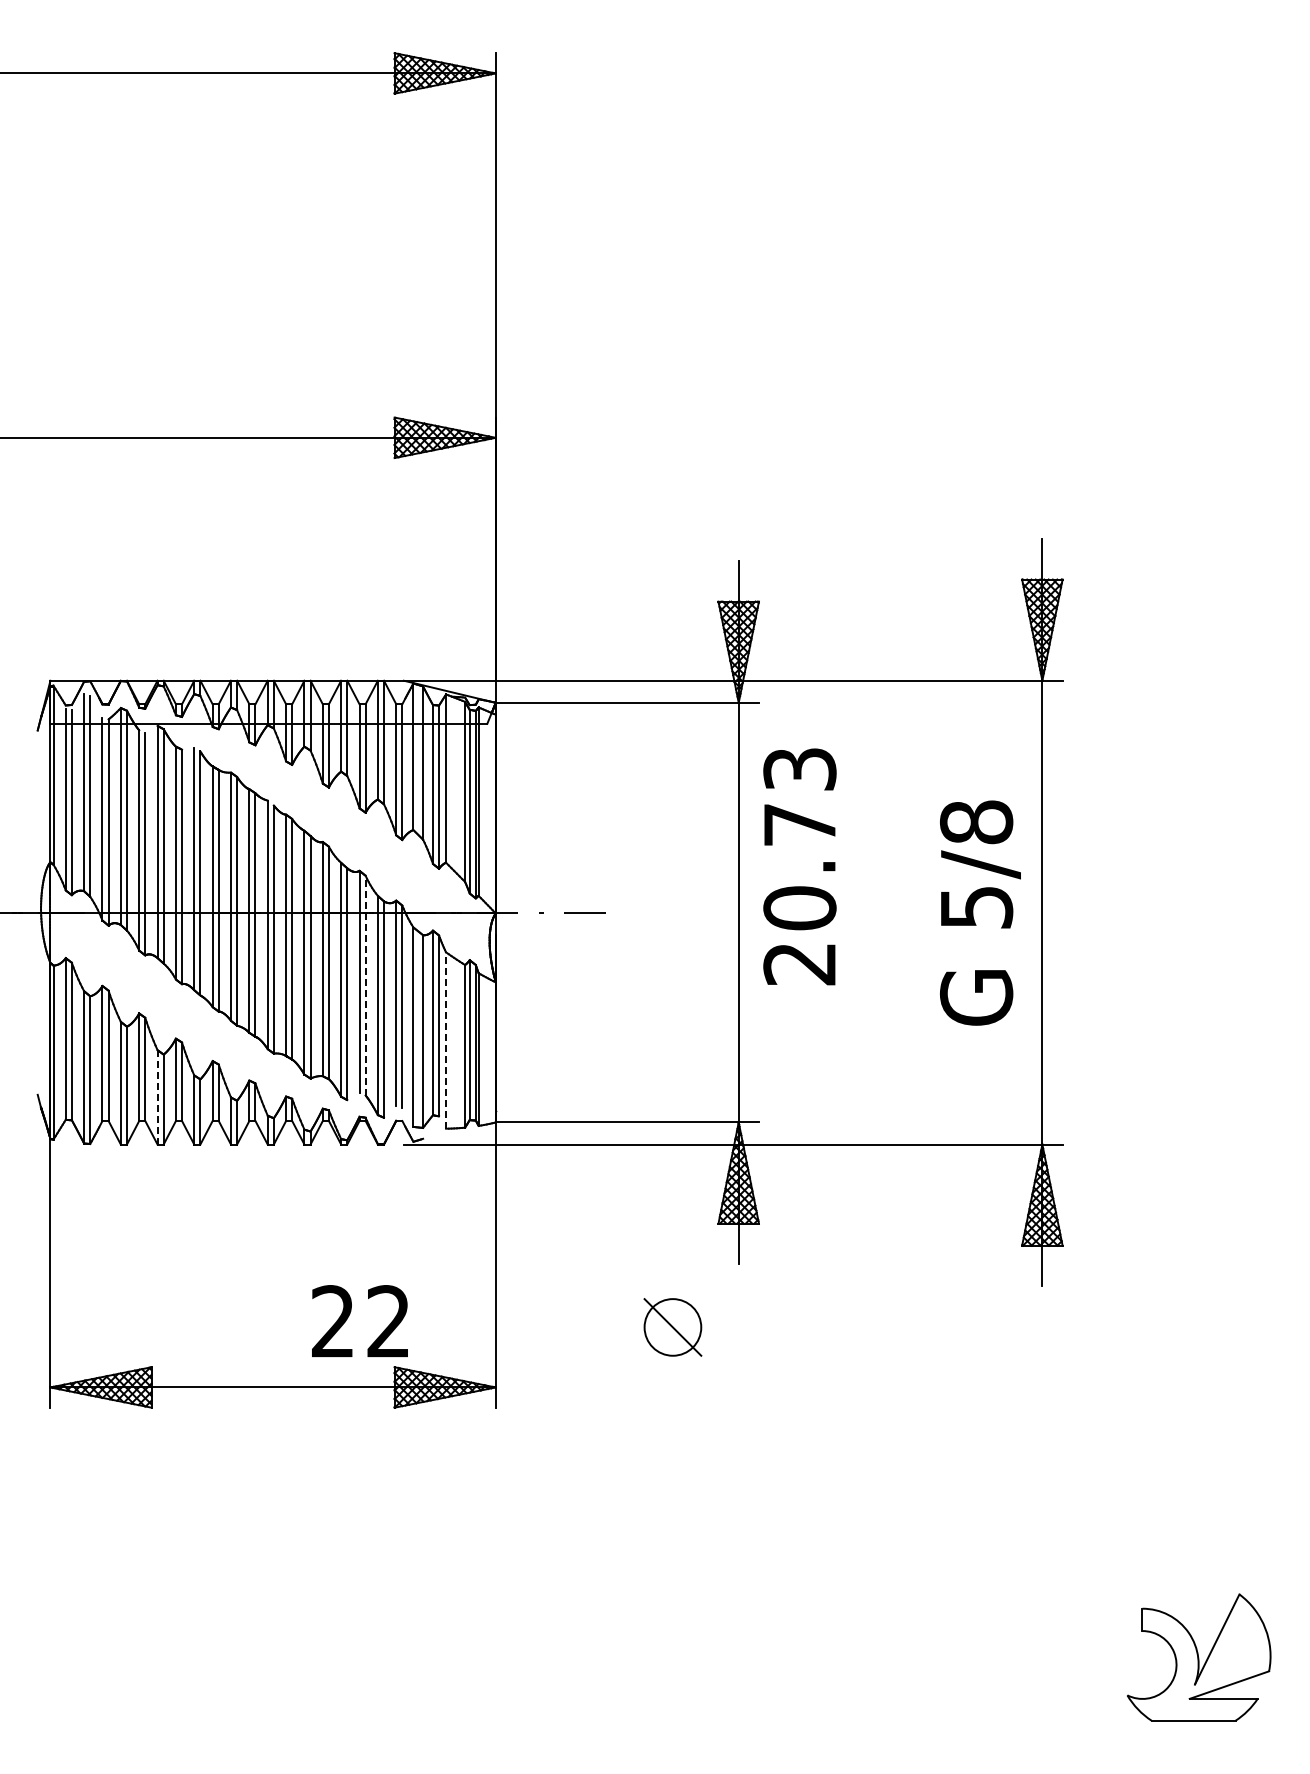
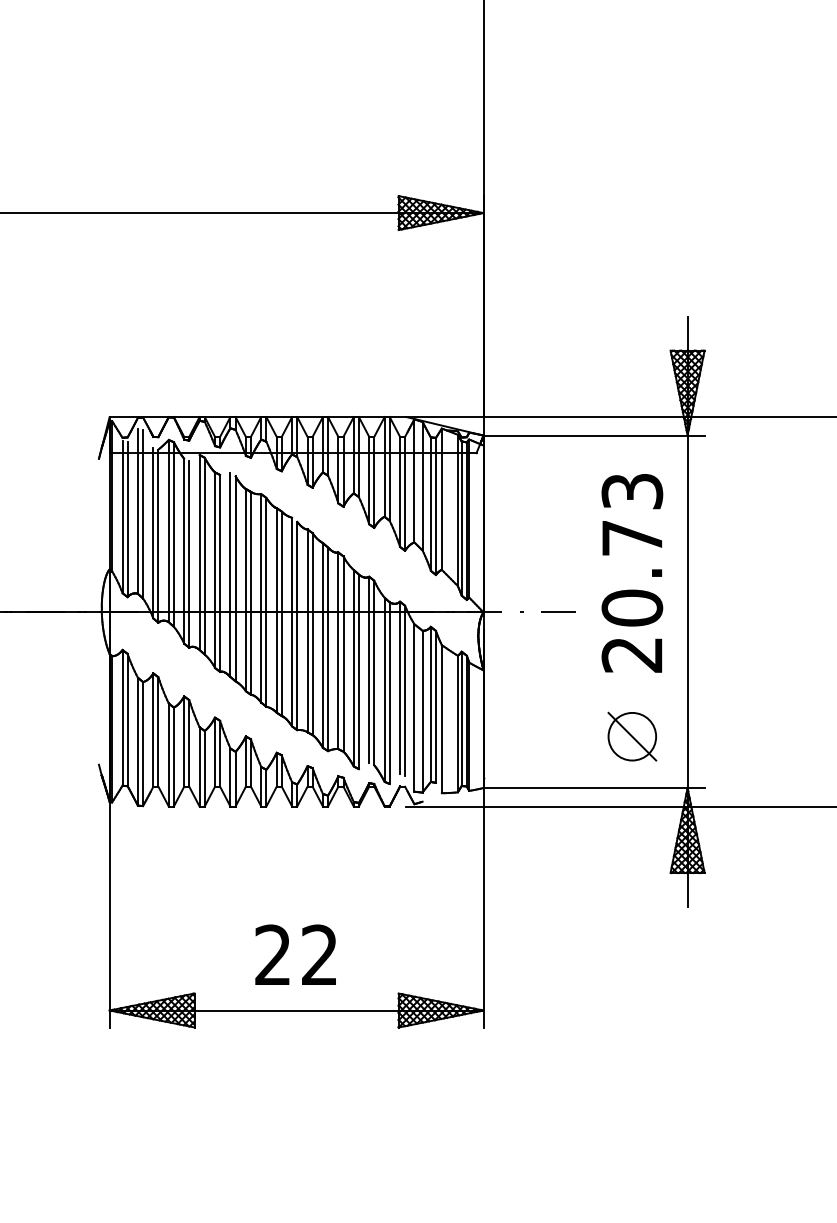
text: (799, 866) -> (631, 573), moved
line: (365, 985) -> (374, 672), dashed -> solid
line: (446, 1040) -> (442, 719), dashed -> solid
line: (157, 1096) -> (199, 766), dashed -> solid
text: (359, 1320) -> (295, 954), moved
part: (672, 1327) -> (631, 736), moved

